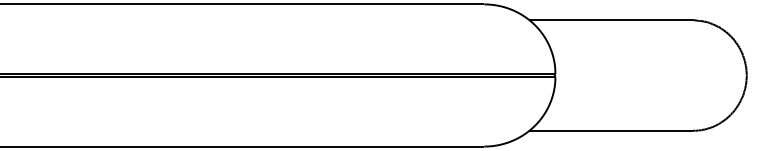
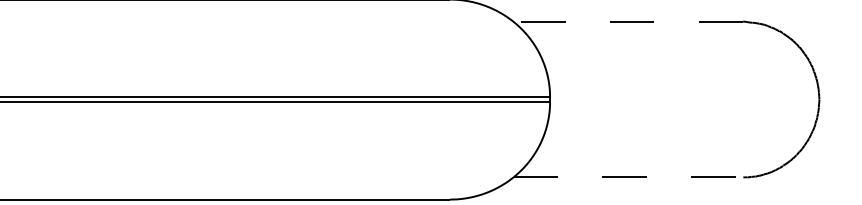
line: (611, 20) -> (628, 22), solid -> dashed
line: (611, 130) -> (628, 176), solid -> dashed

